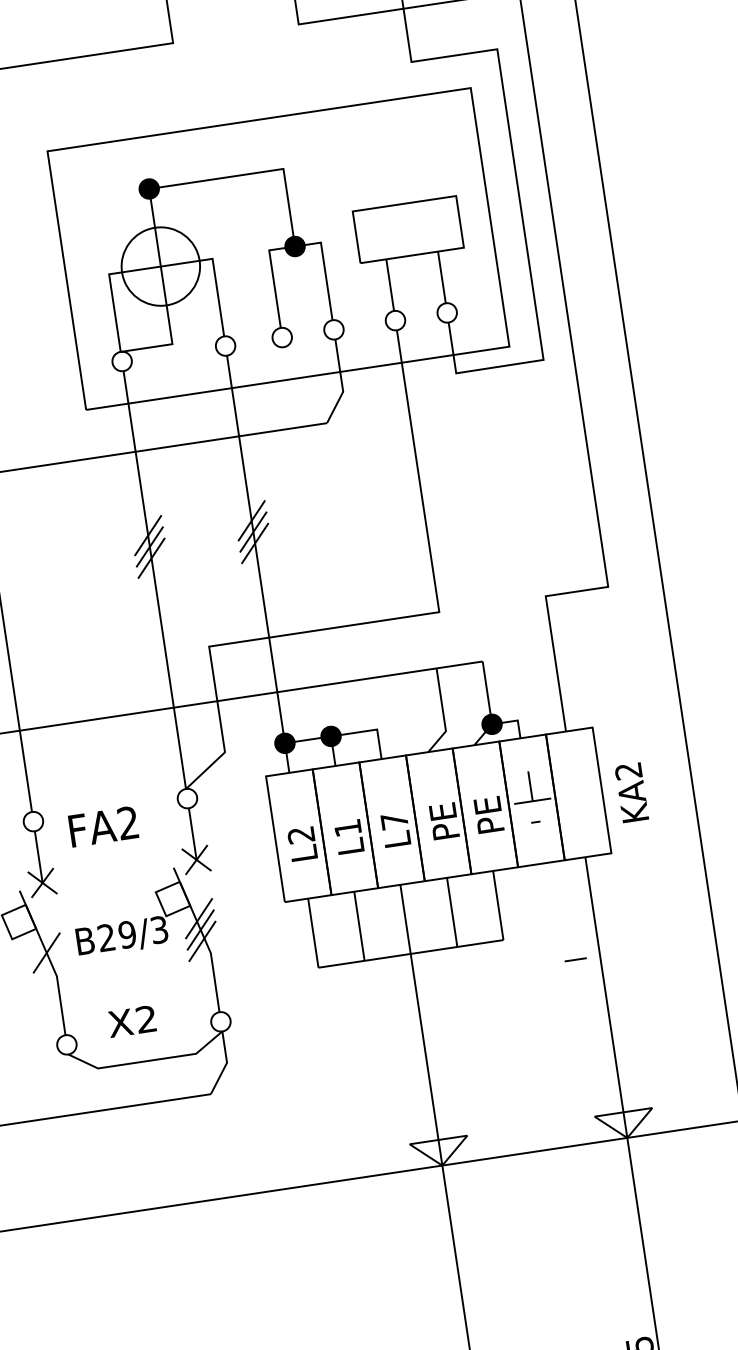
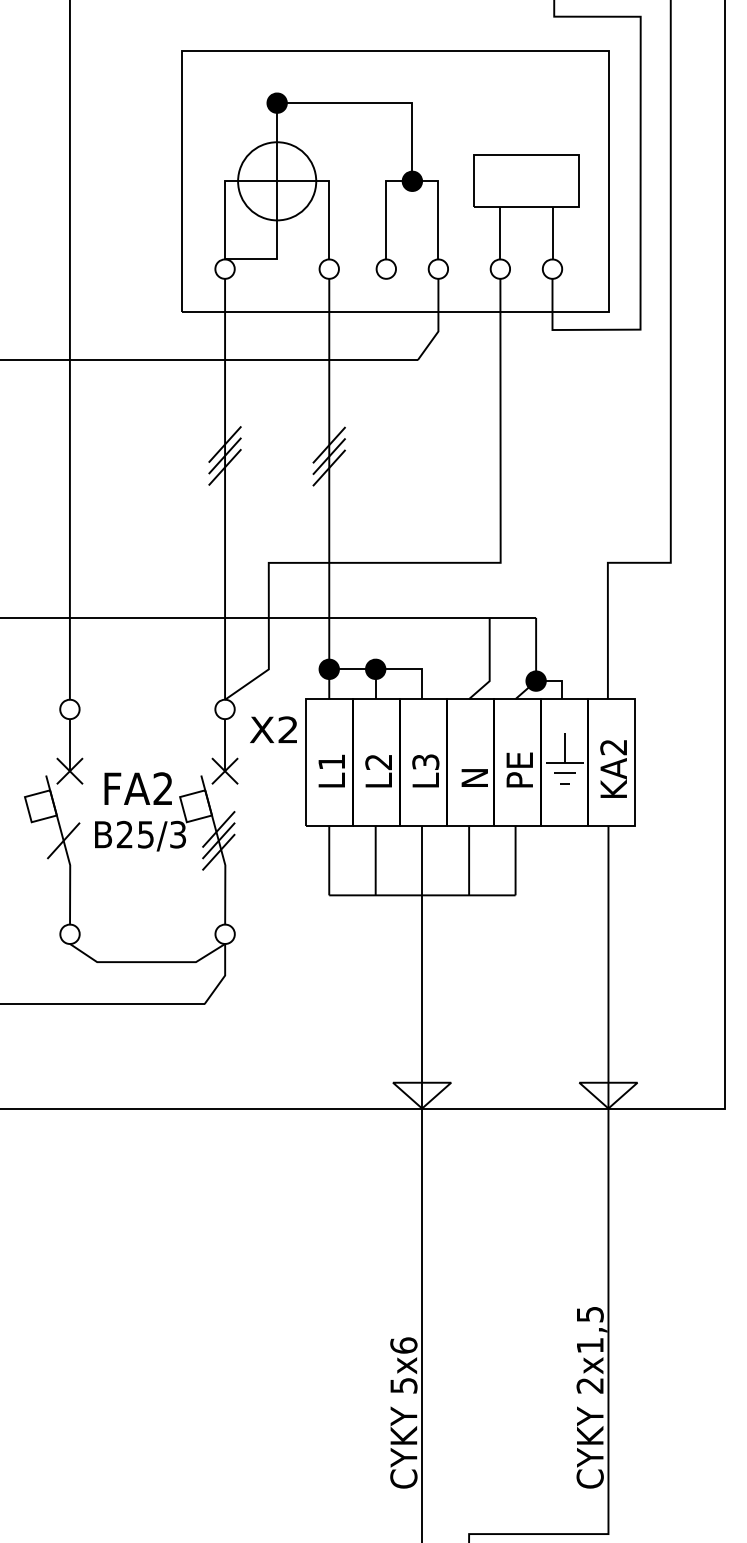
text: (631, 792) -> (613, 768), moved
text: (443, 819) -> (474, 767), PE -> N
text: (394, 820) -> (425, 761), L7 -> L3
text: (102, 826) -> (137, 788), moved
text: (347, 828) -> (378, 762), L1 -> L2
text: (301, 835) -> (331, 762), L2 -> L1
text: (127, 934) -> (145, 834), B29/3 -> B25/3
line: (575, 958) -> (564, 772), moved
text: (131, 1021) -> (273, 729), moved

